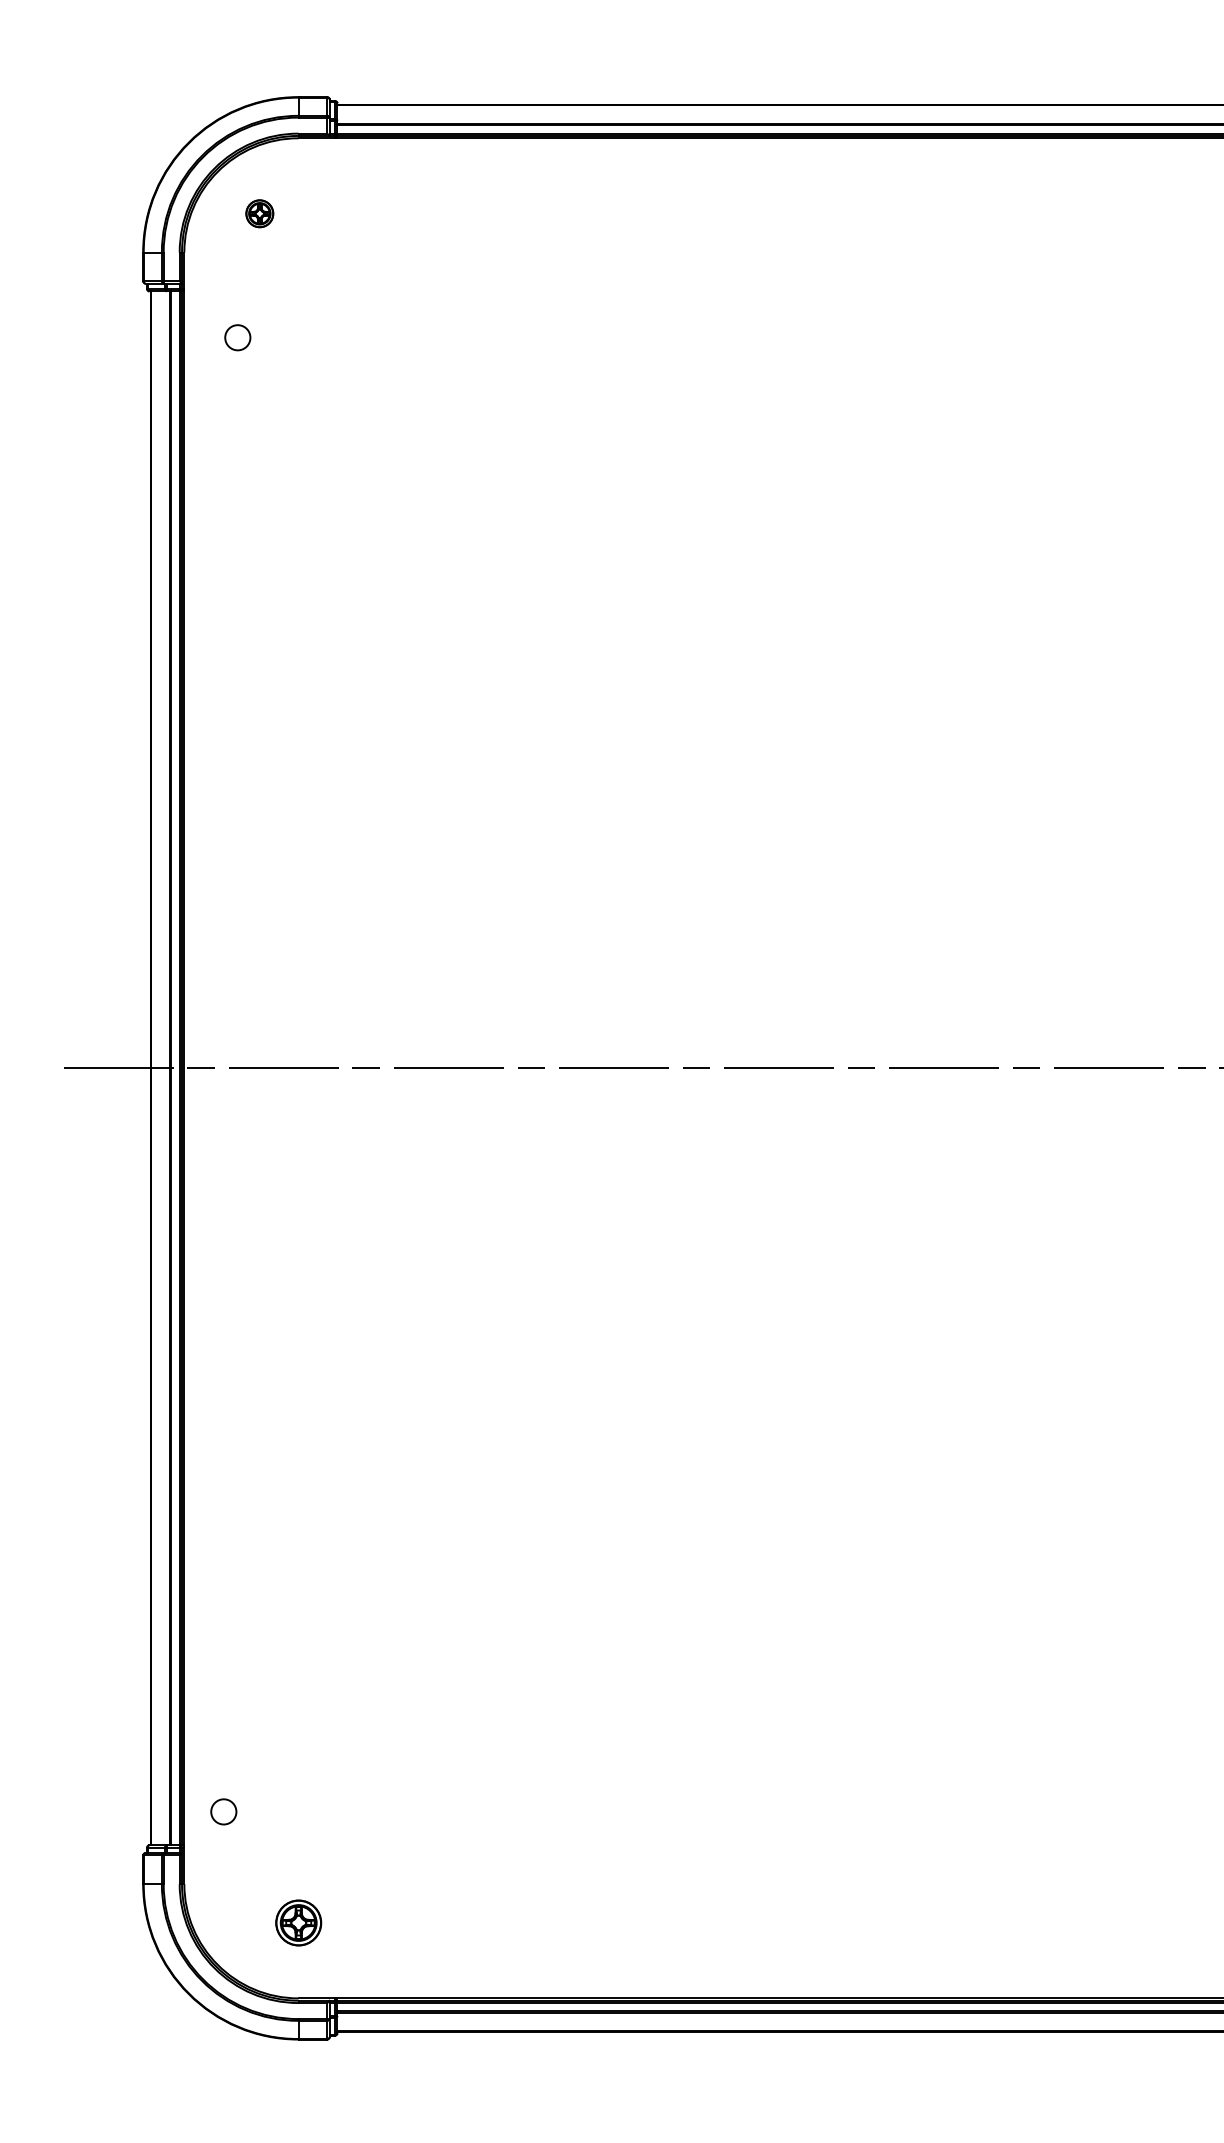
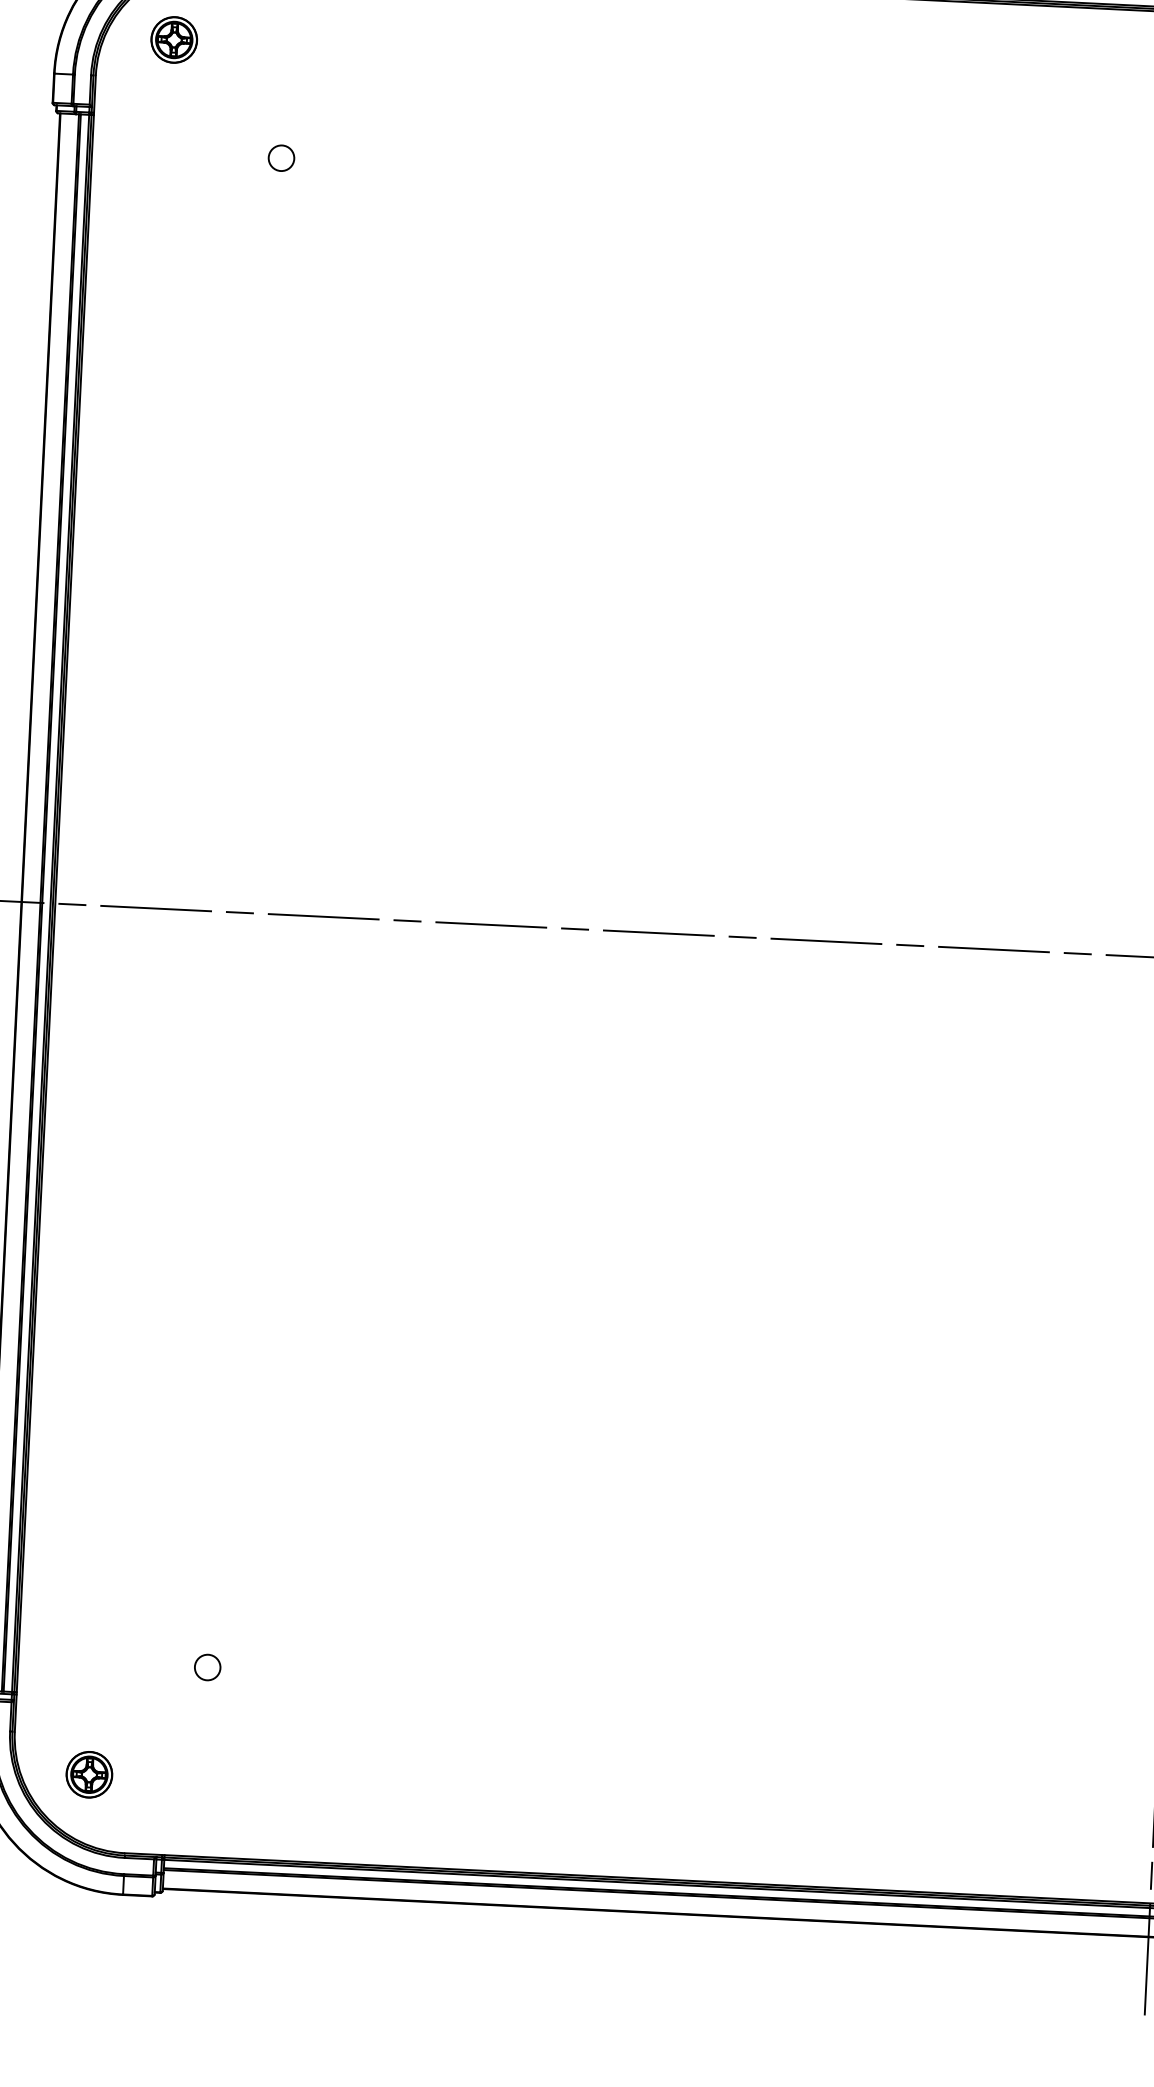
part: (259, 213) -> (174, 39), size x1.67
circle: (237, 337) -> (281, 157), moved
circle: (223, 1811) -> (207, 1667), moved
part: (298, 1922) -> (89, 1774), moved

